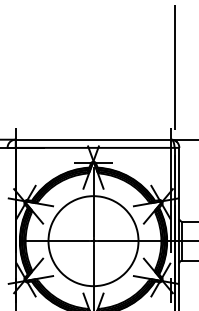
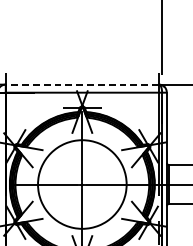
line: (93, 139) -> (82, 84), solid -> dashed

